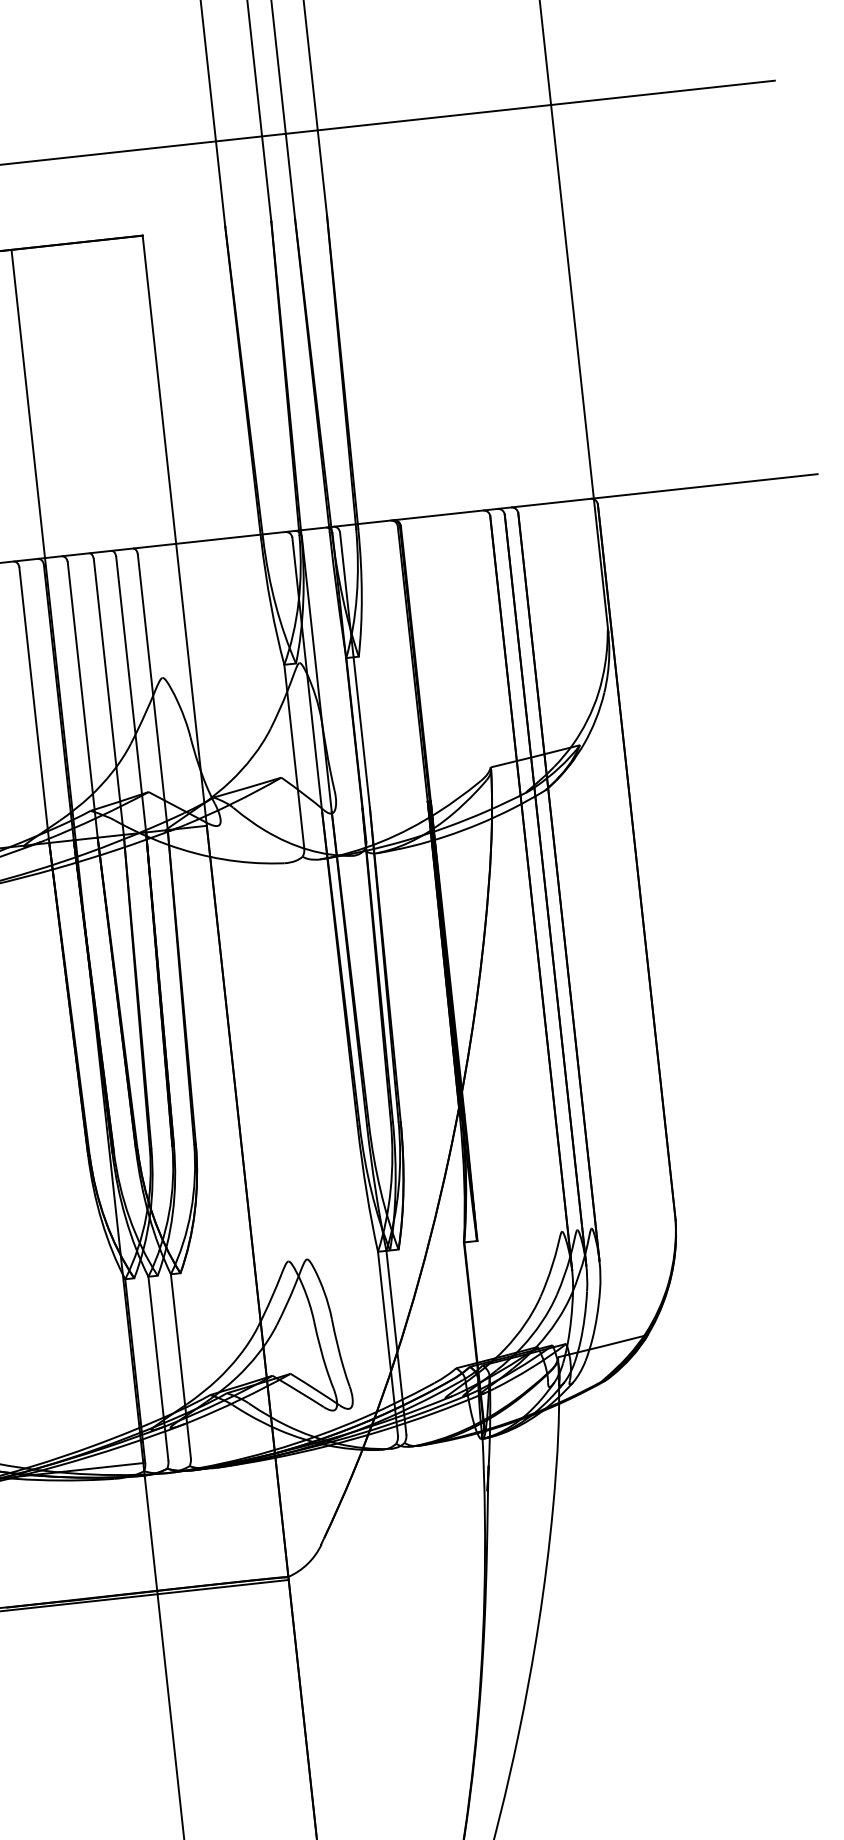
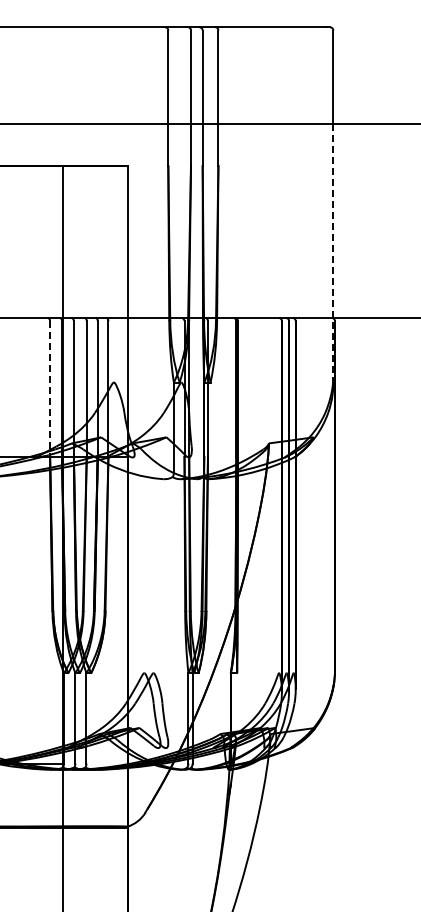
line: (580, 369) -> (333, 254), solid -> dashed
line: (35, 706) -> (50, 389), solid -> dashed

